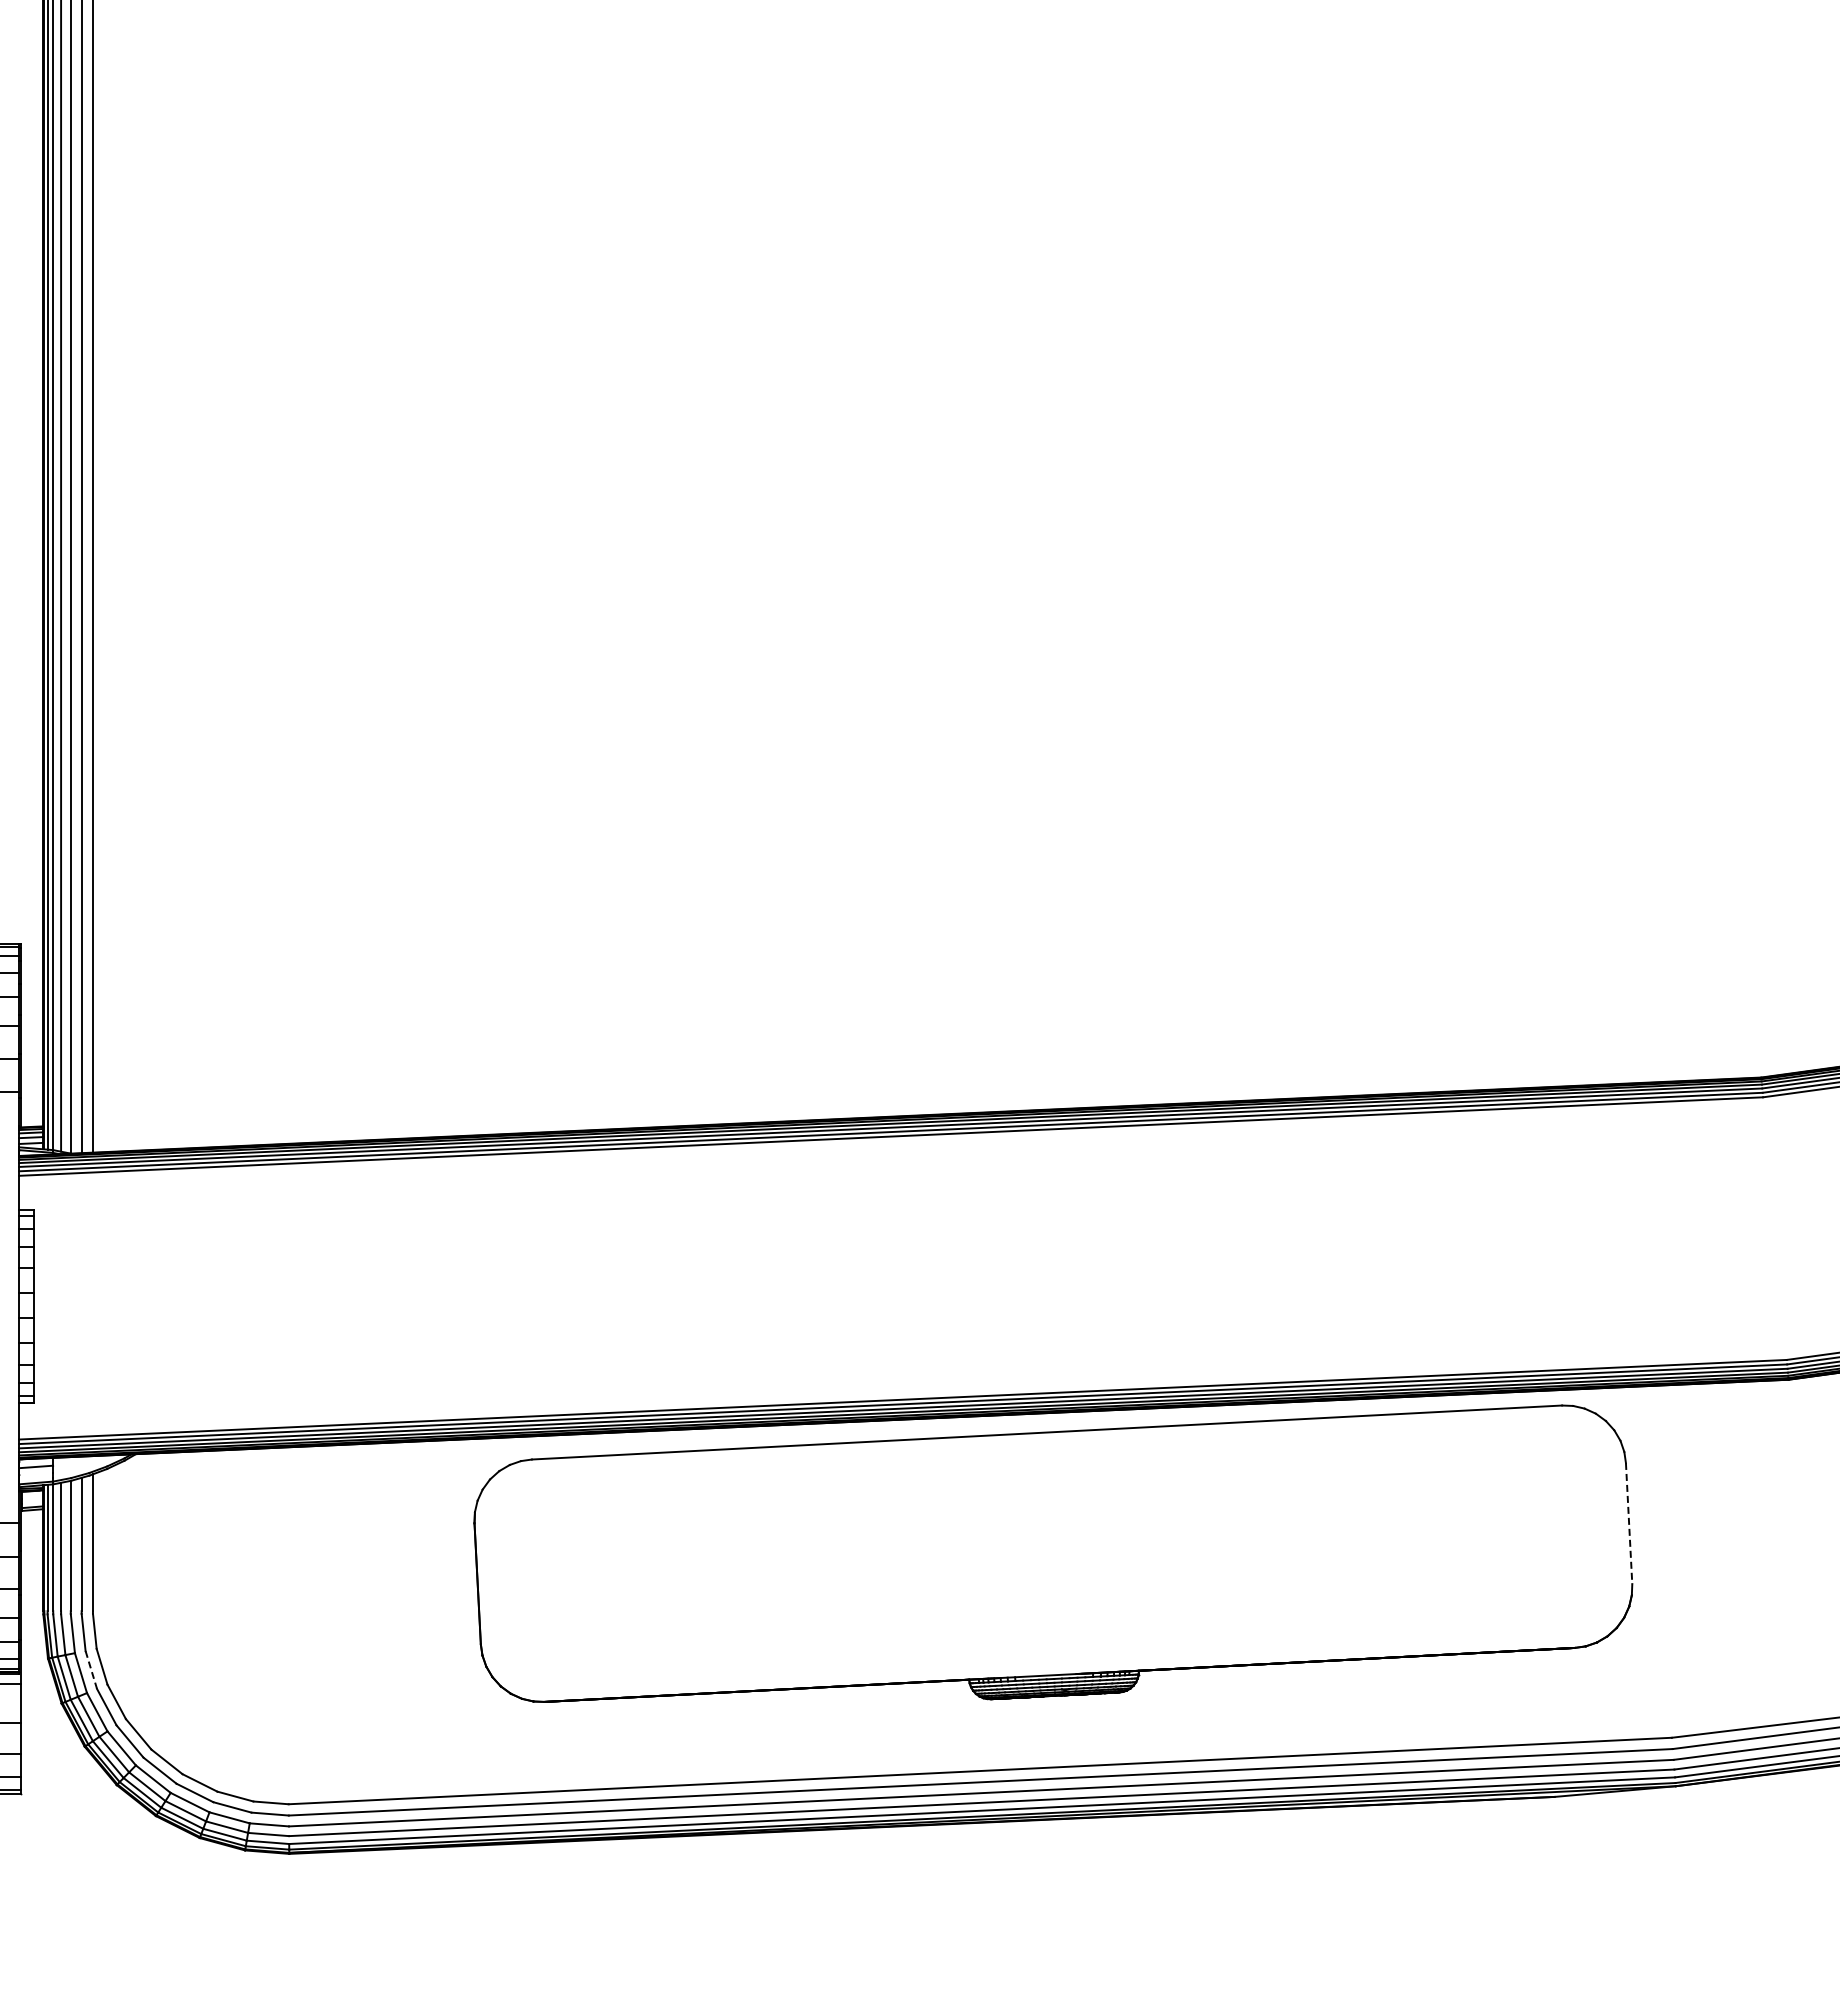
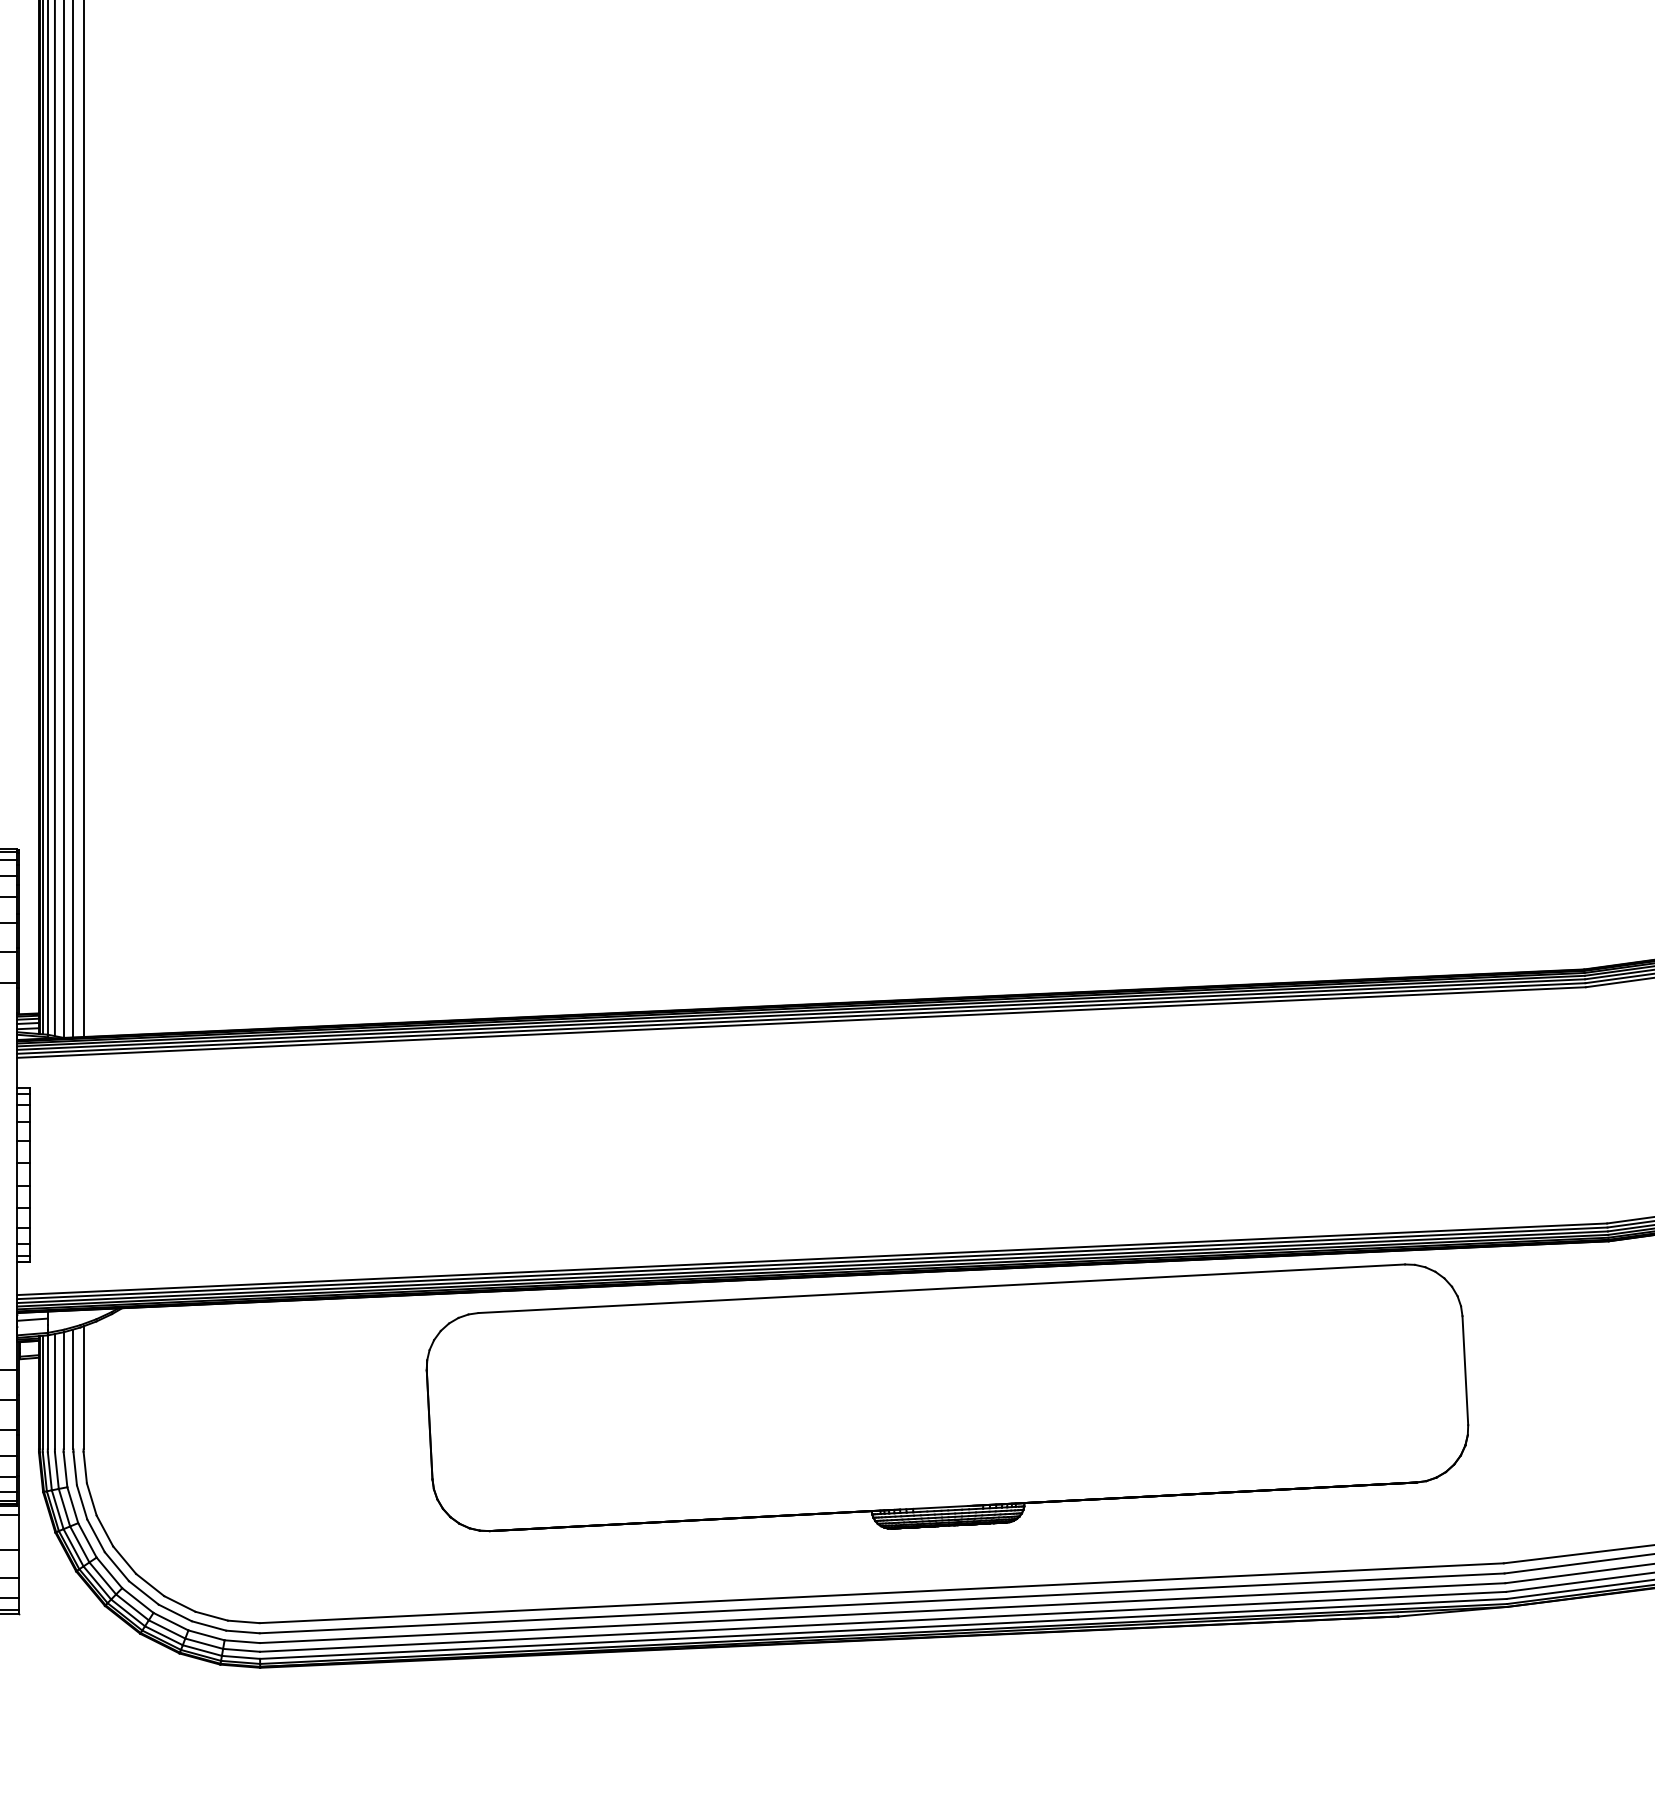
line: (1629, 1523) -> (1465, 1370), dashed -> solid
line: (91, 1670) -> (82, 1502), dashed -> solid

